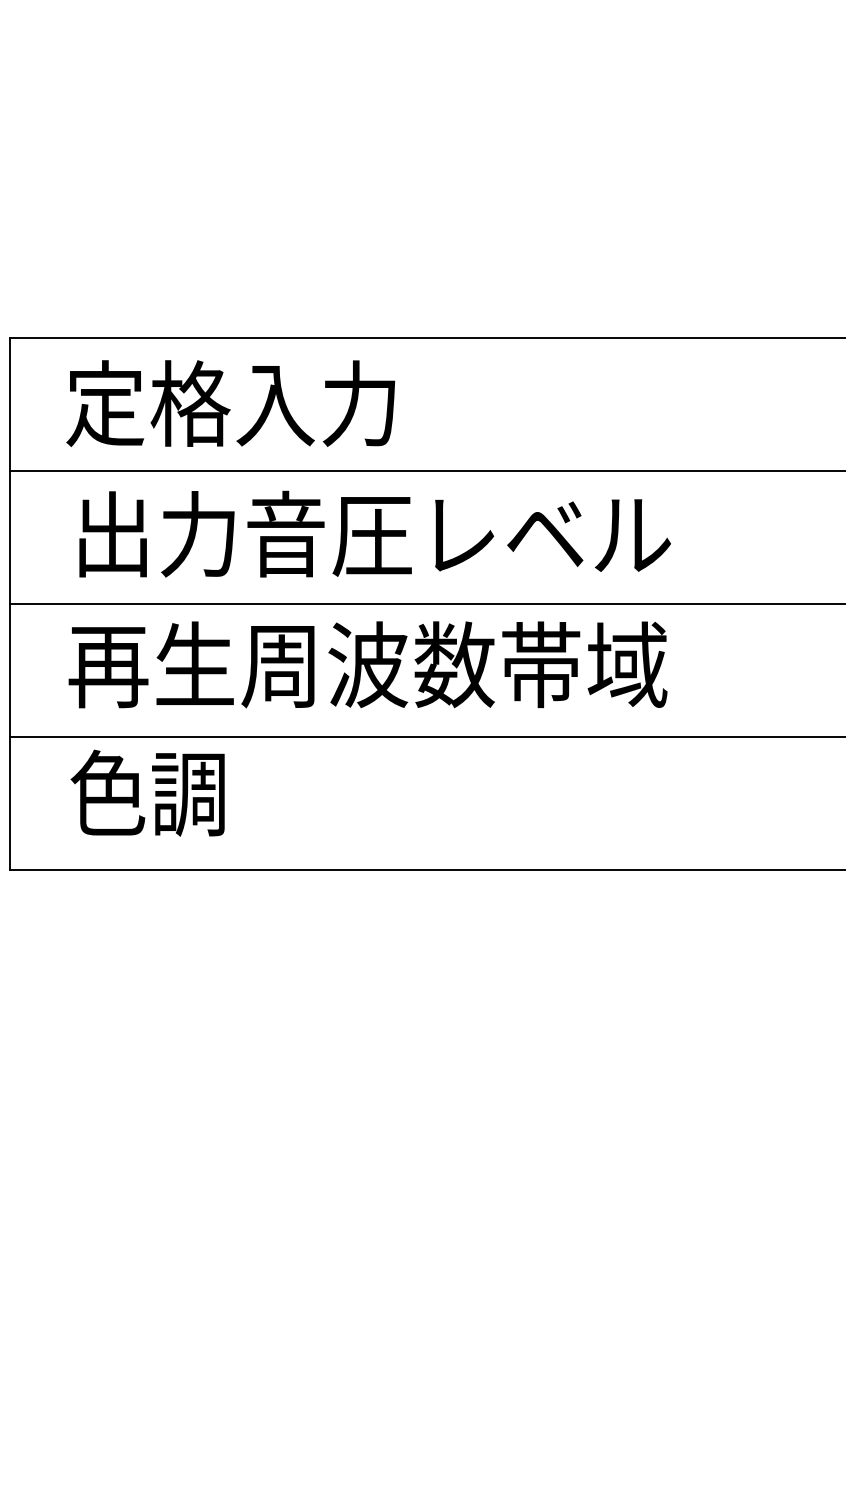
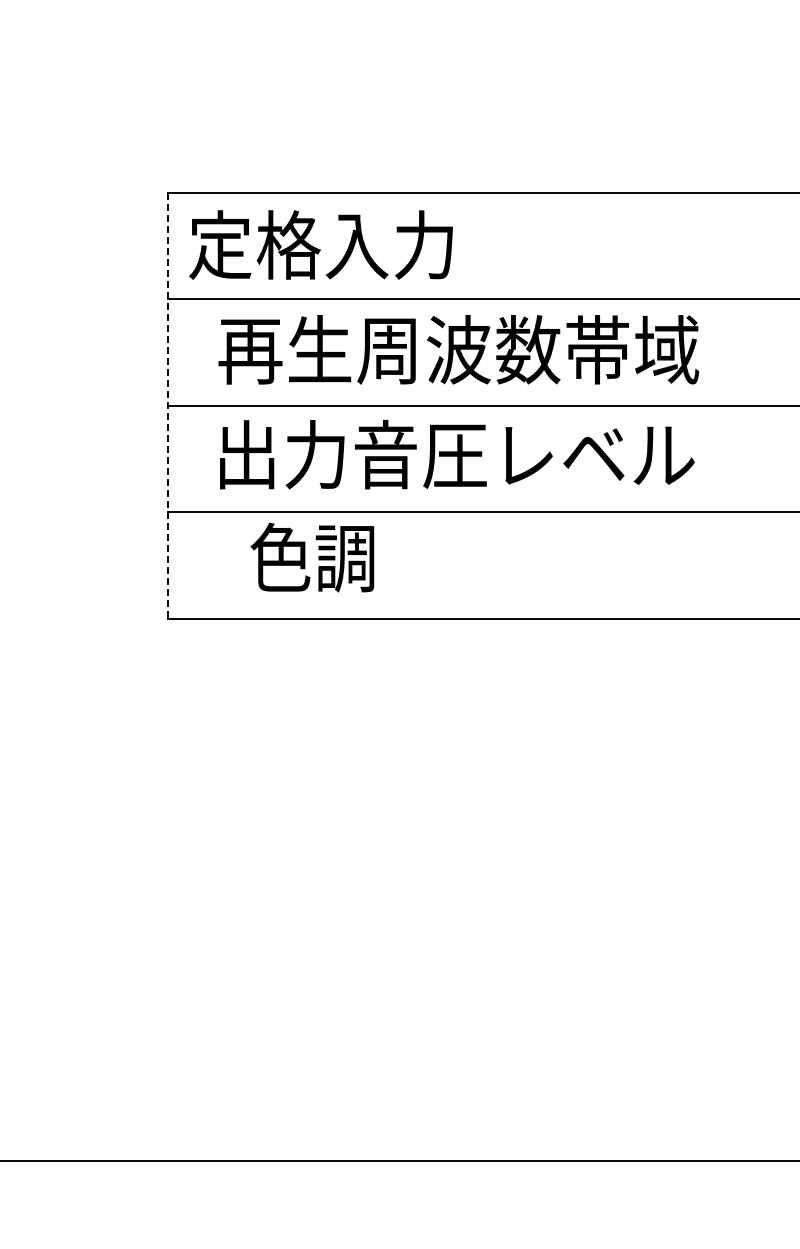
text: (230, 402) -> (320, 244), moved
text: (372, 533) -> (458, 349), 出力音圧レベル -> 再生周波数帯域
line: (9, 604) -> (167, 406), solid -> dashed
text: (368, 664) -> (455, 454), 再生周波数帯域 -> 出力音圧レベル
text: (147, 792) -> (312, 557), moved

